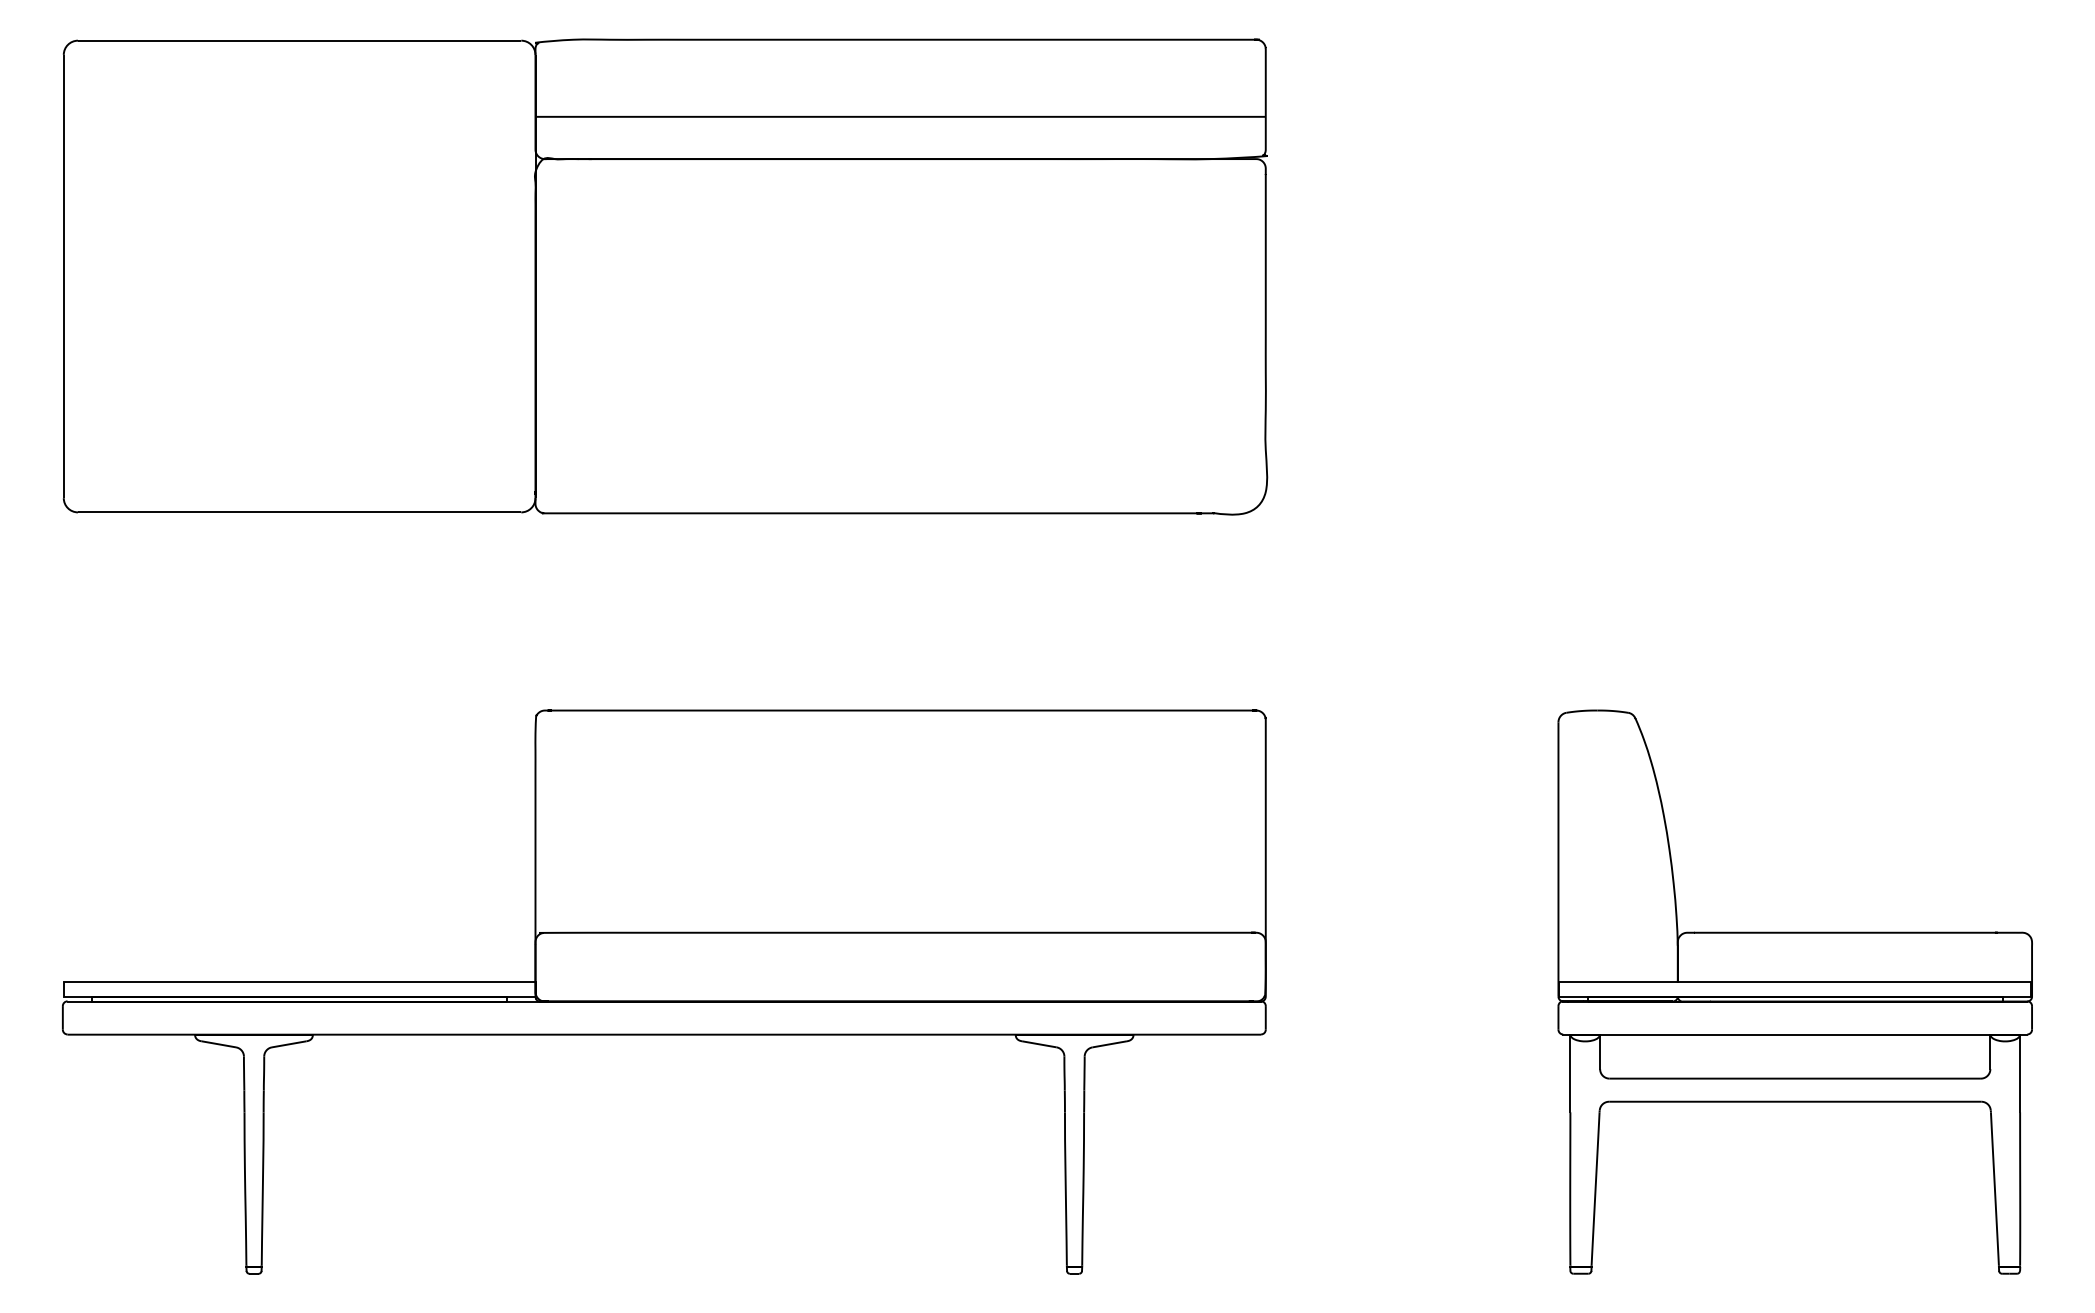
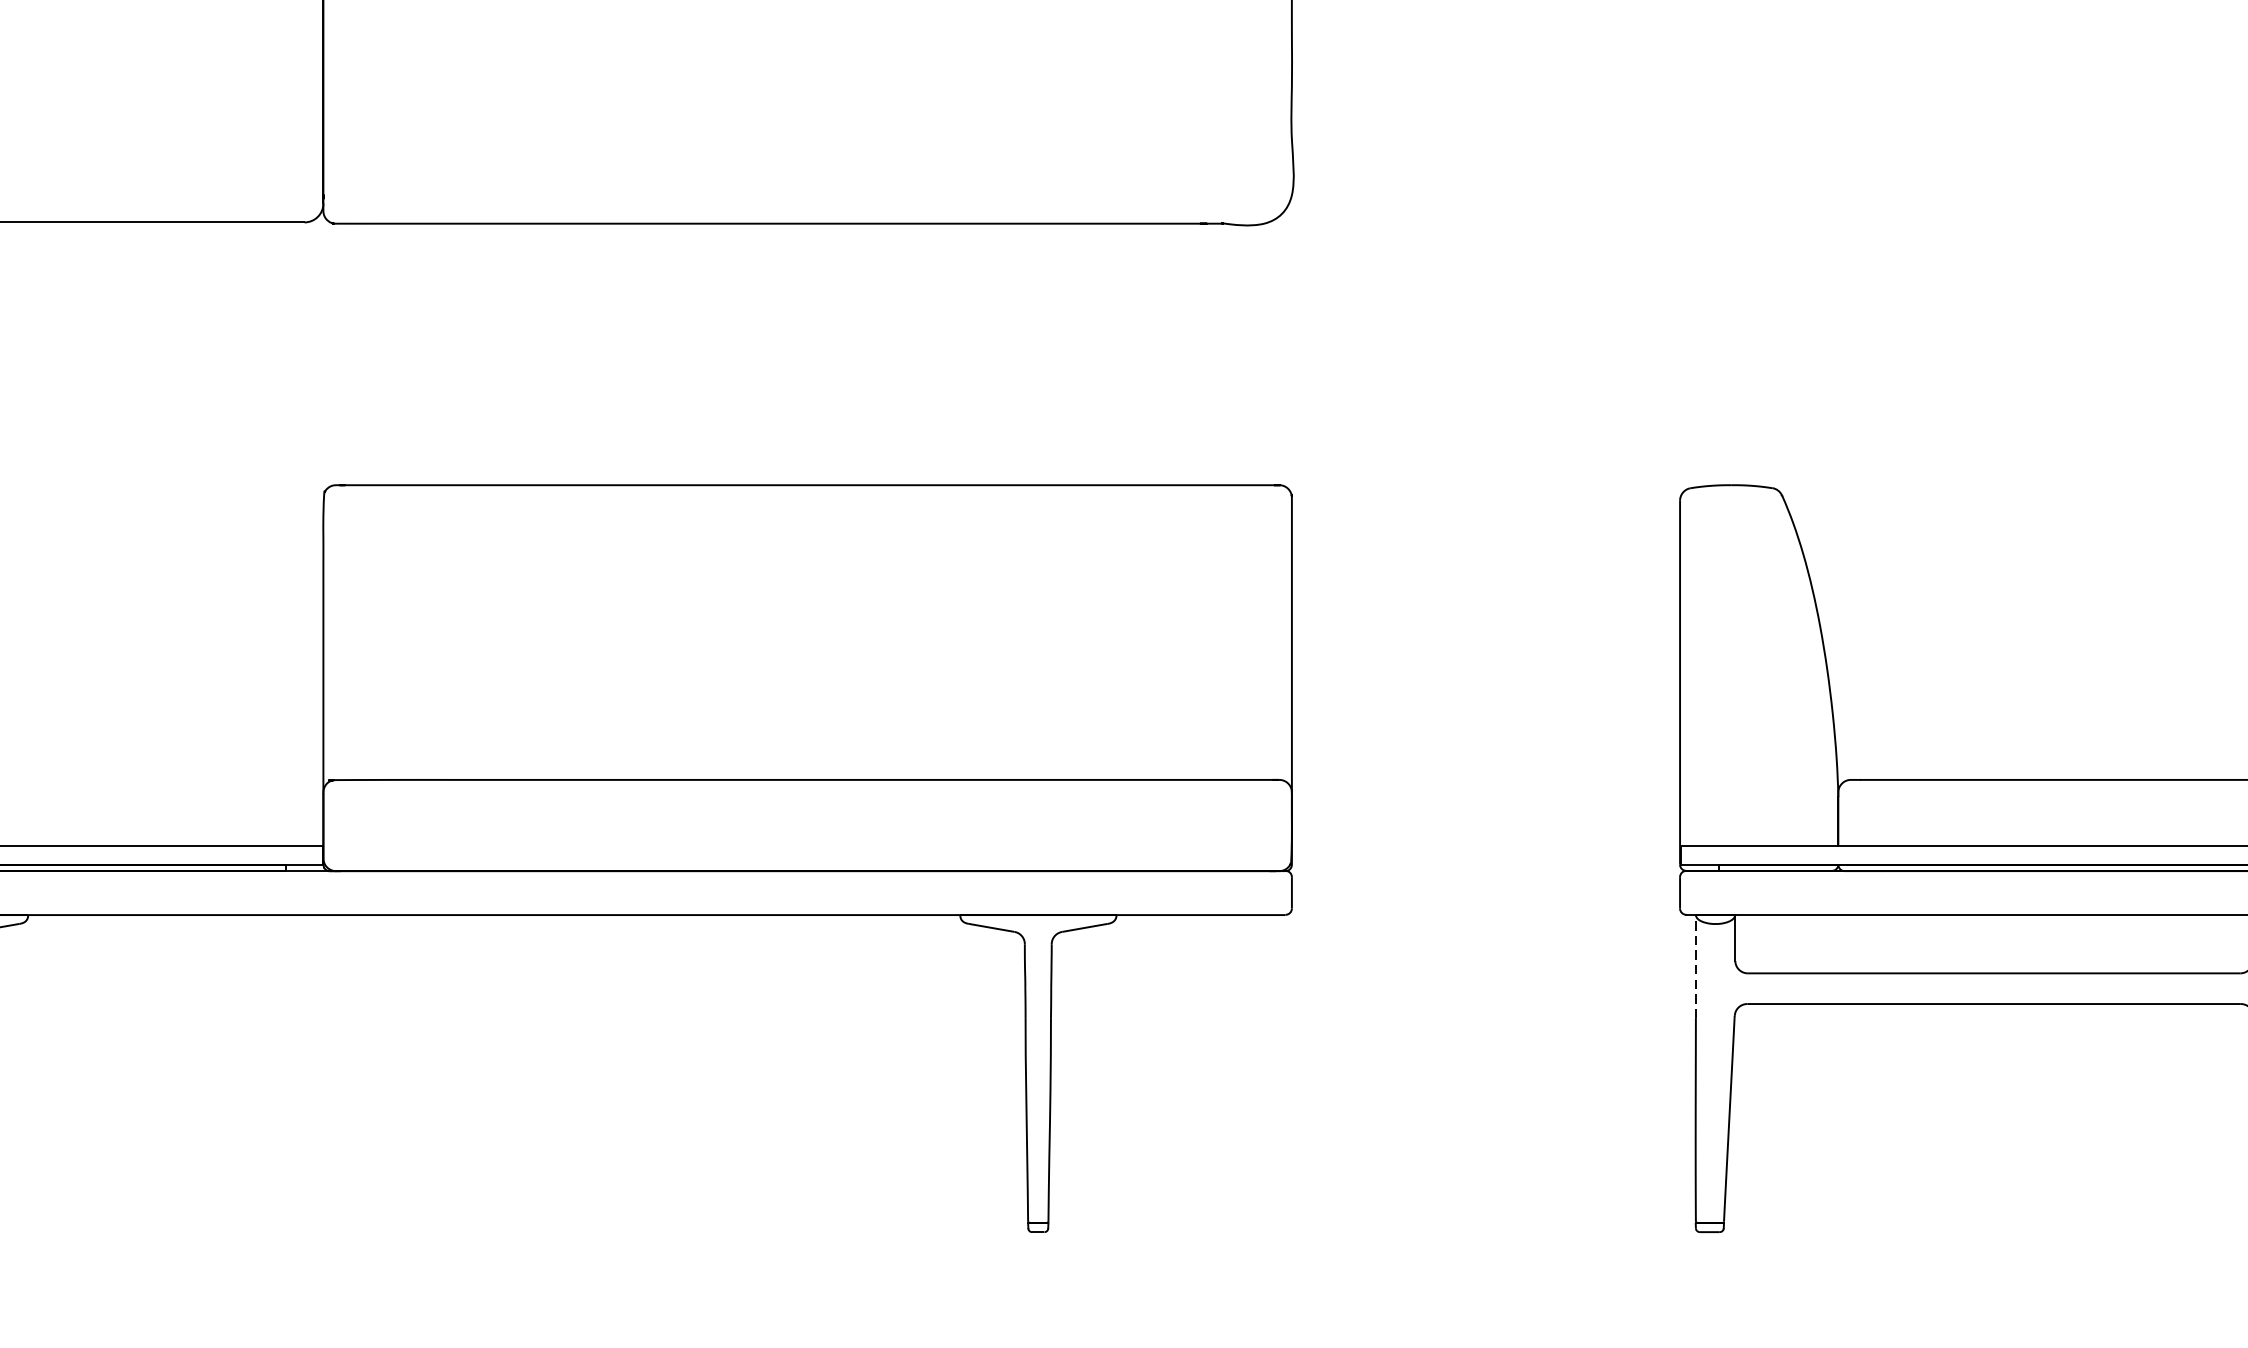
line: (1570, 1073) -> (1696, 966), solid -> dashed

